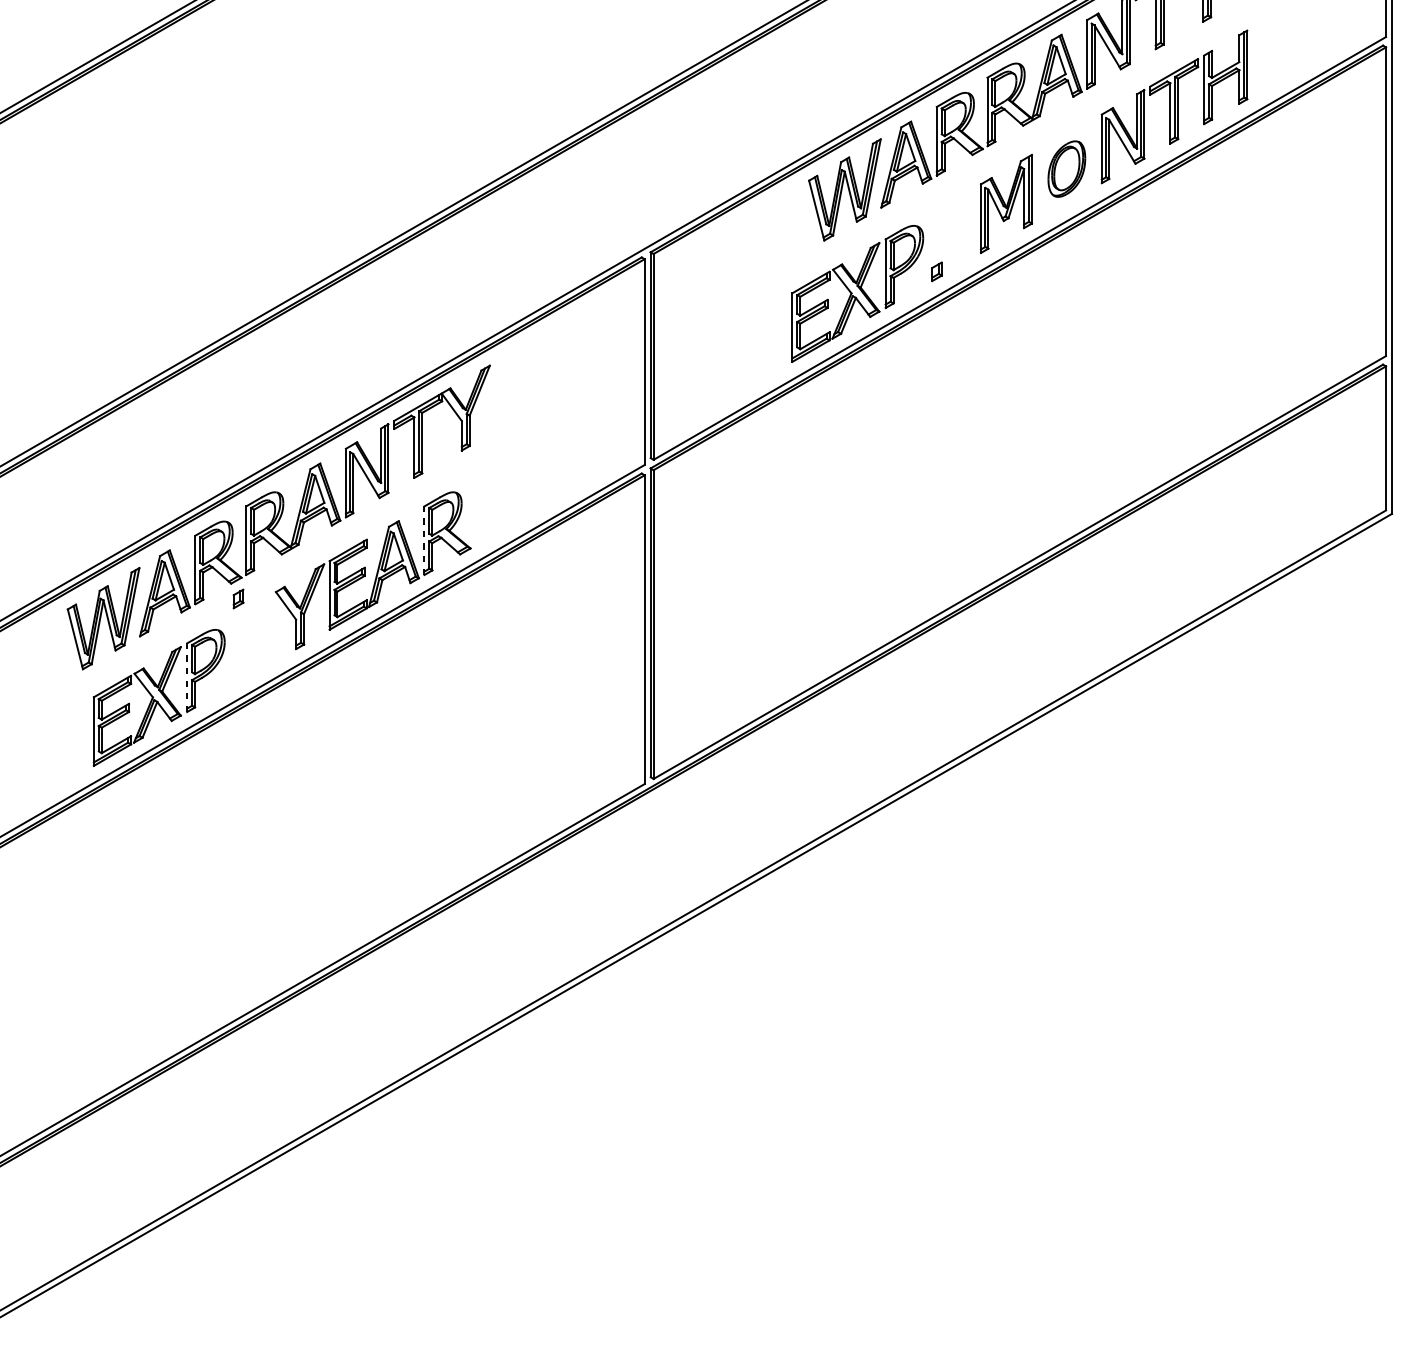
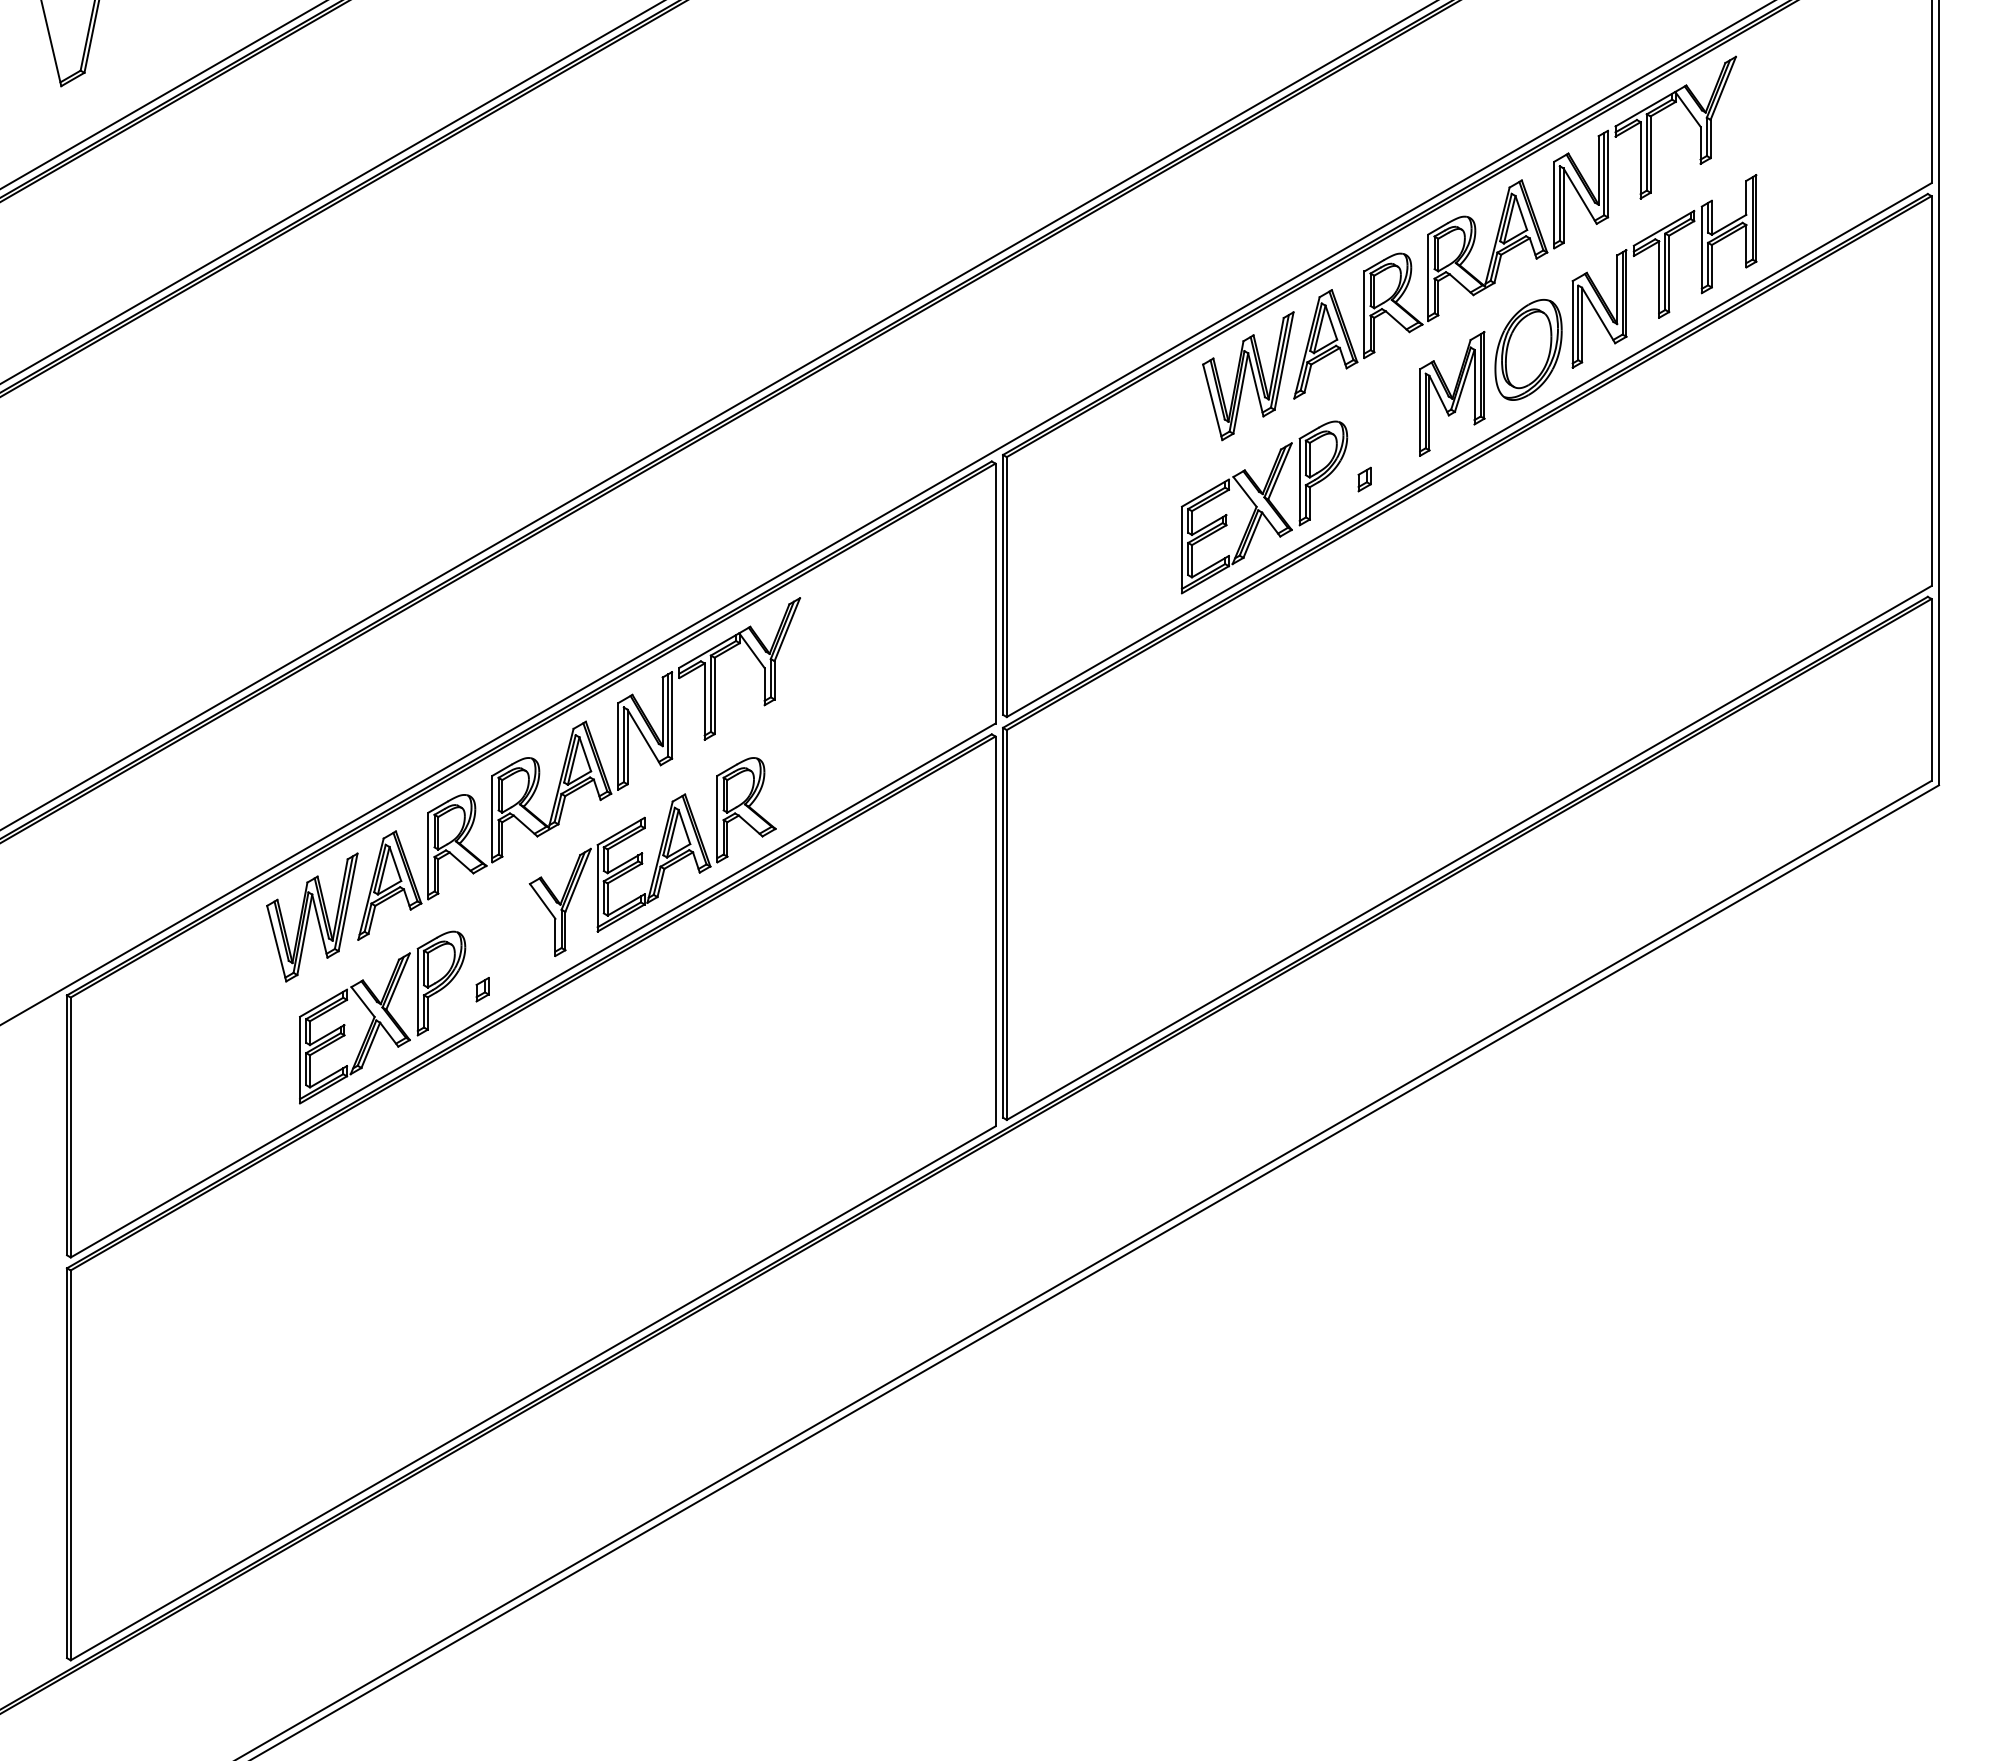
part: (1066, 168) -> (1528, 349), size x1.43
line: (424, 540) -> (717, 818), dashed -> solid
part: (238, 598) -> (482, 989), moved
line: (186, 677) -> (417, 991), dashed -> solid

